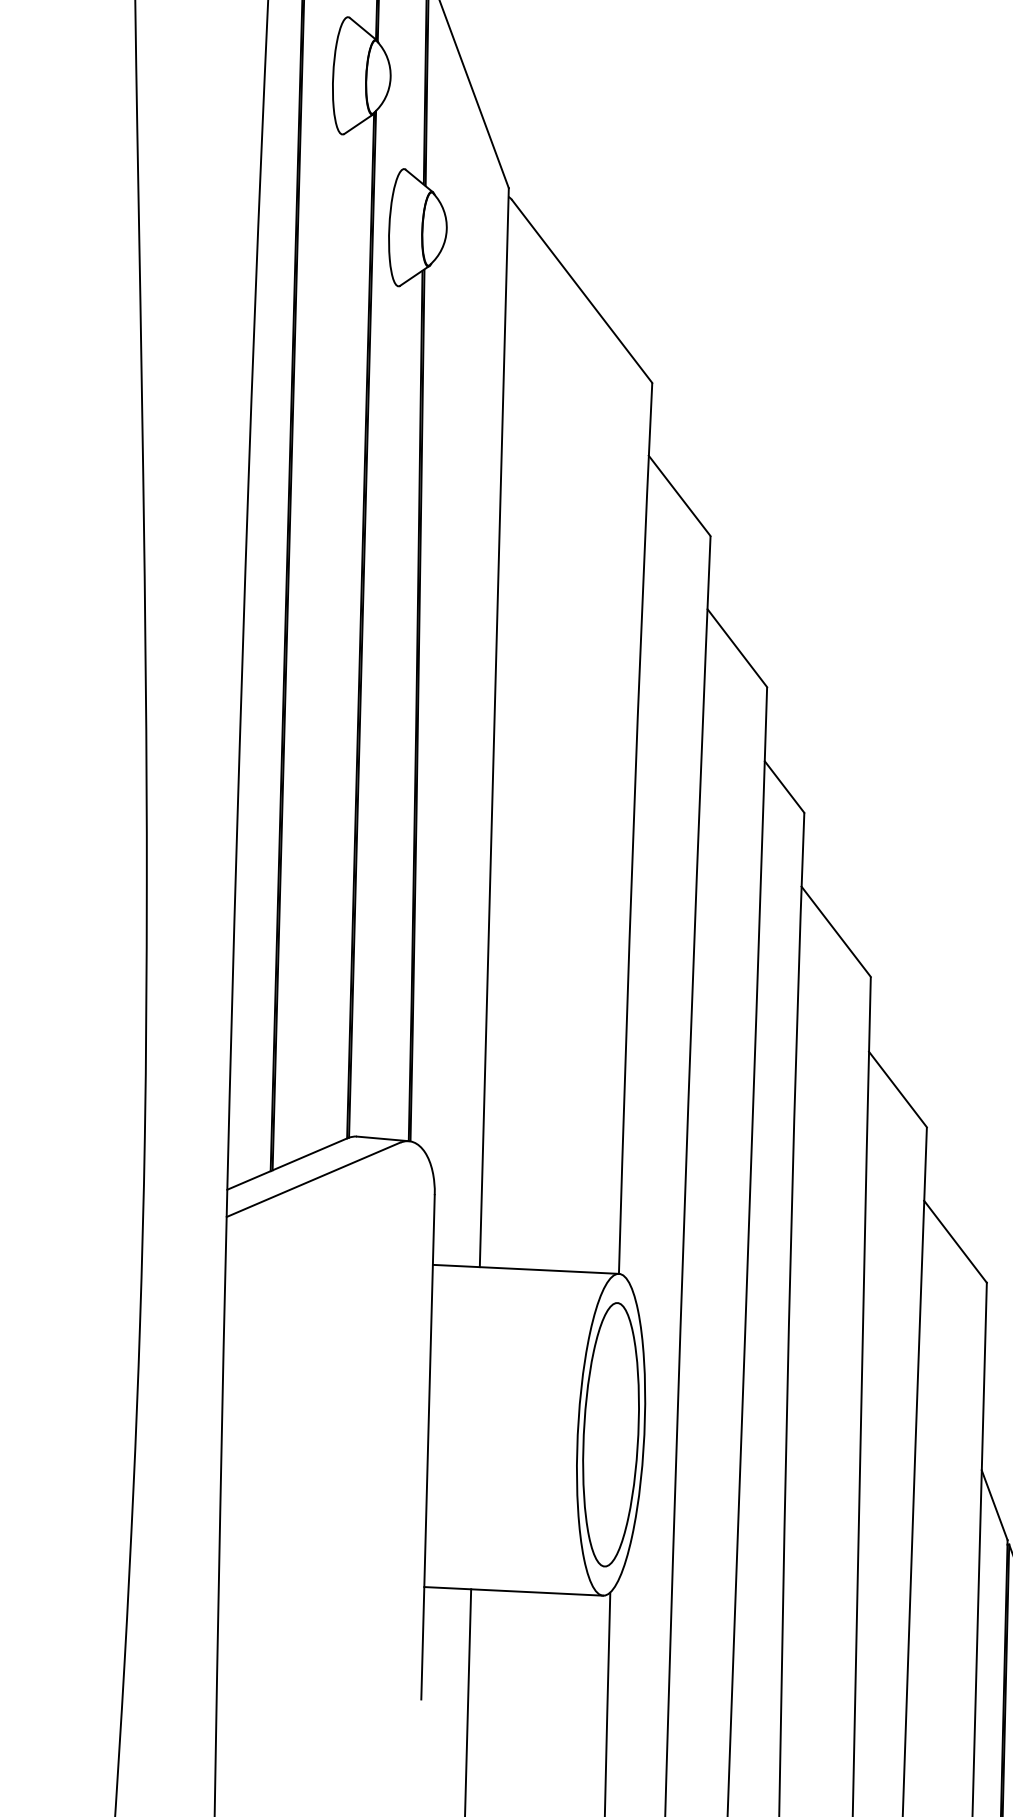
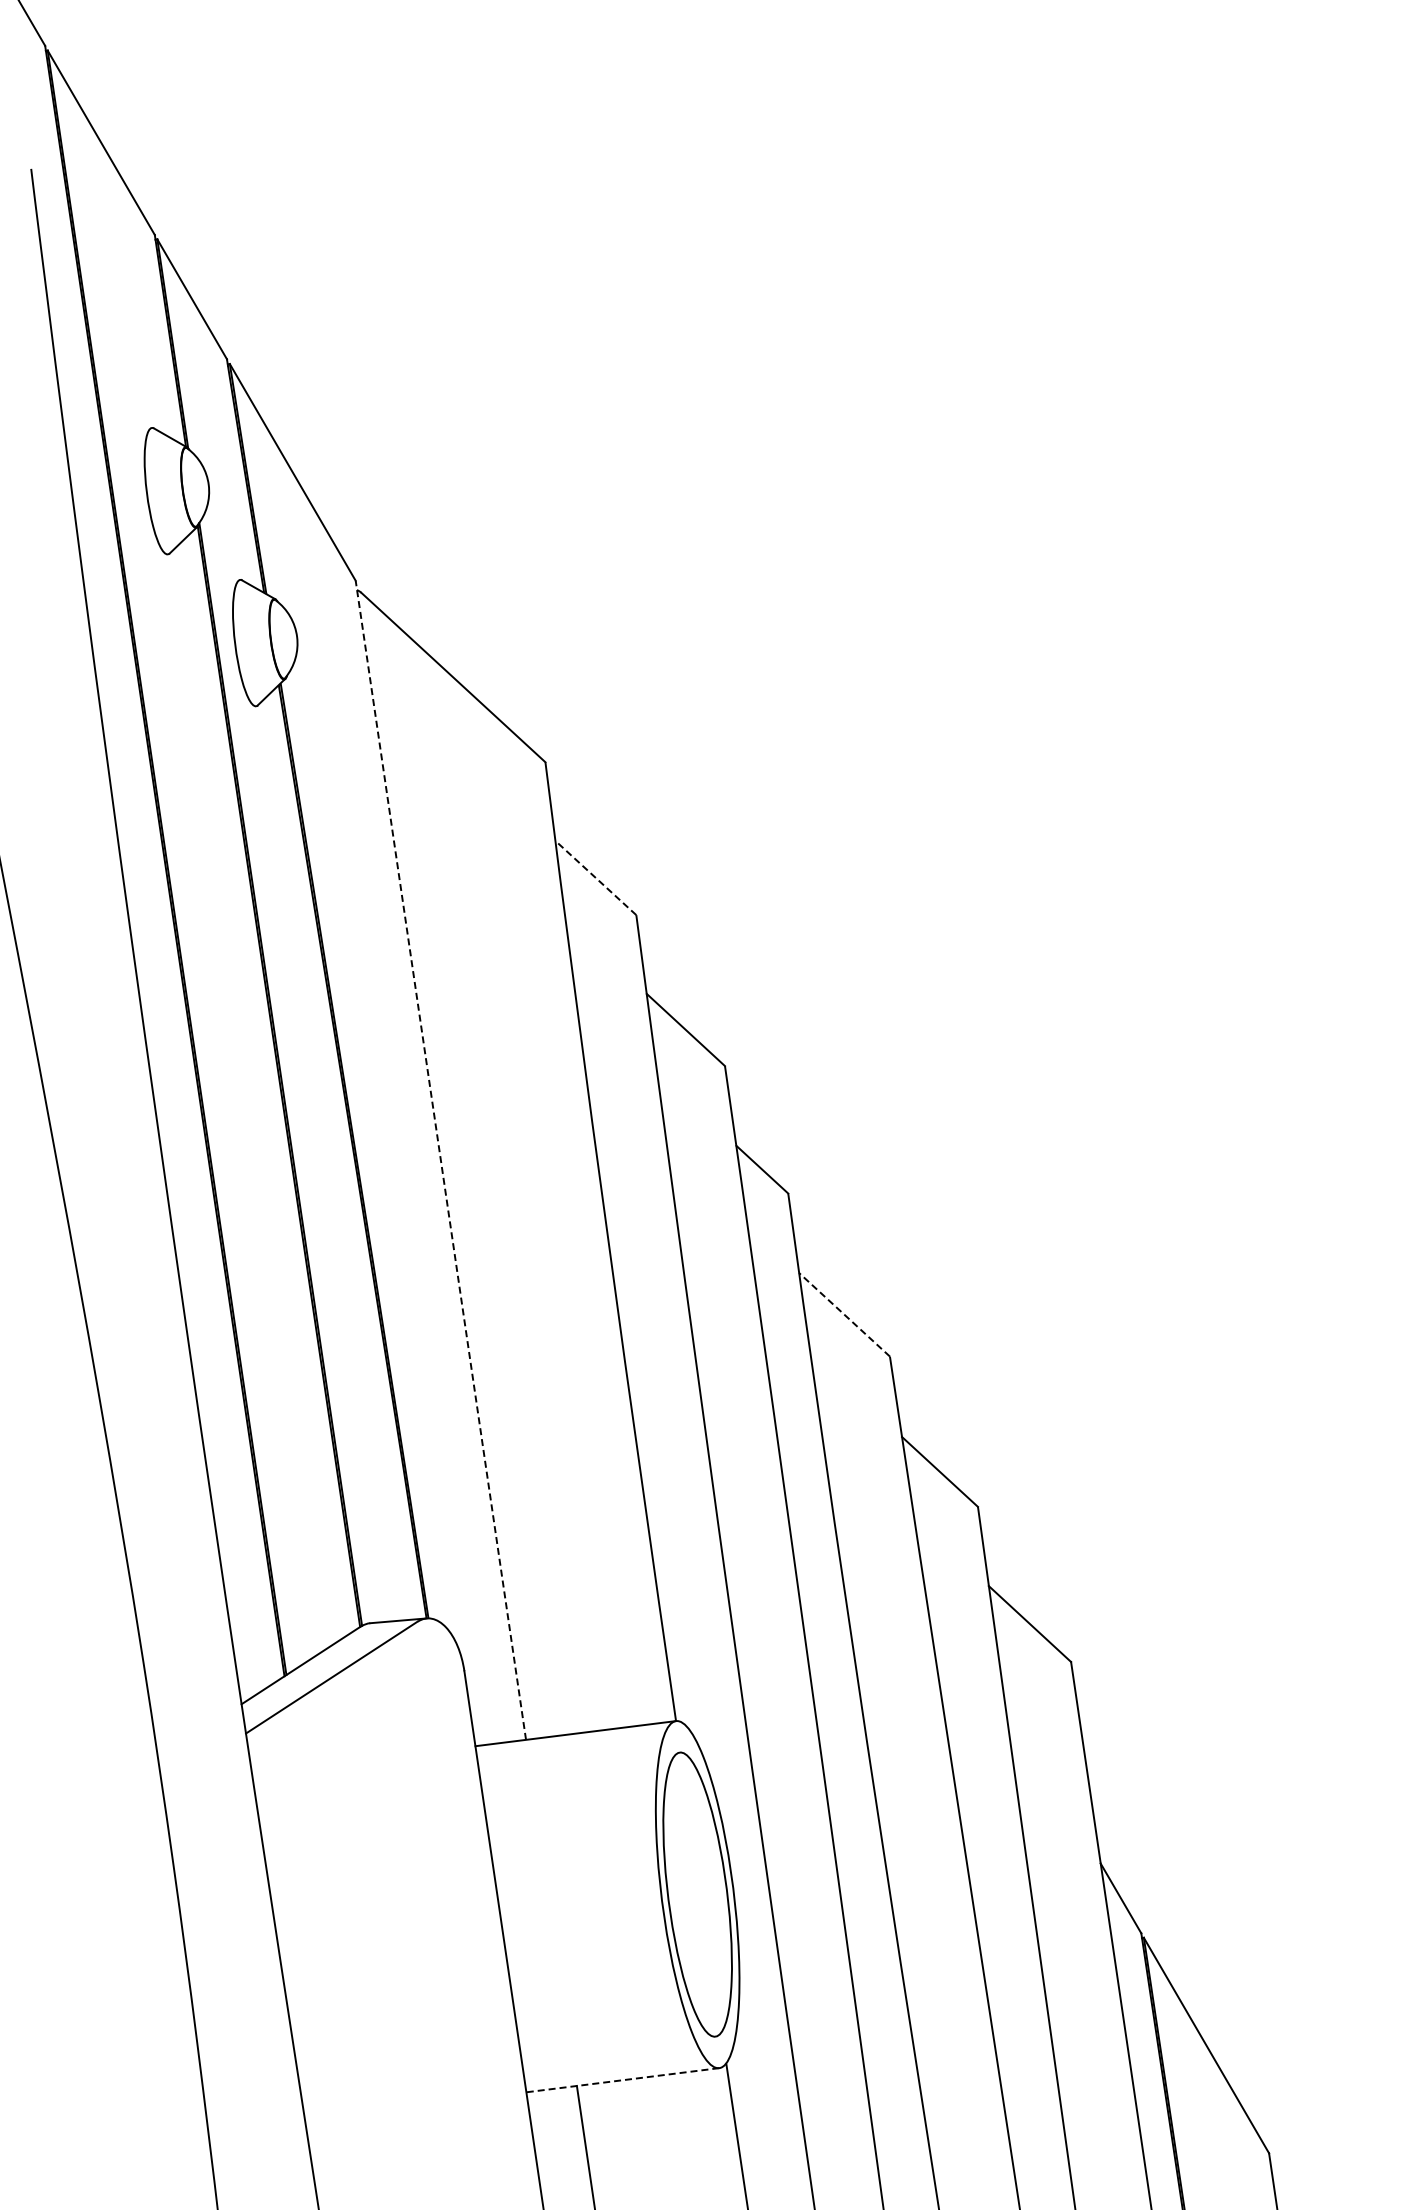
line: (679, 495) -> (595, 877), solid -> dashed
line: (493, 727) -> (440, 1160), solid -> dashed
line: (836, 931) -> (844, 1314), solid -> dashed
line: (513, 1591) -> (622, 2080), solid -> dashed

